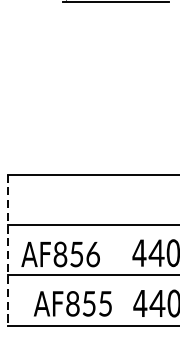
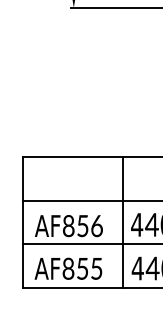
line: (123, 249) -> (123, 221), added
line: (8, 250) -> (23, 222), dashed -> solid
text: (72, 303) -> (68, 268), moved

